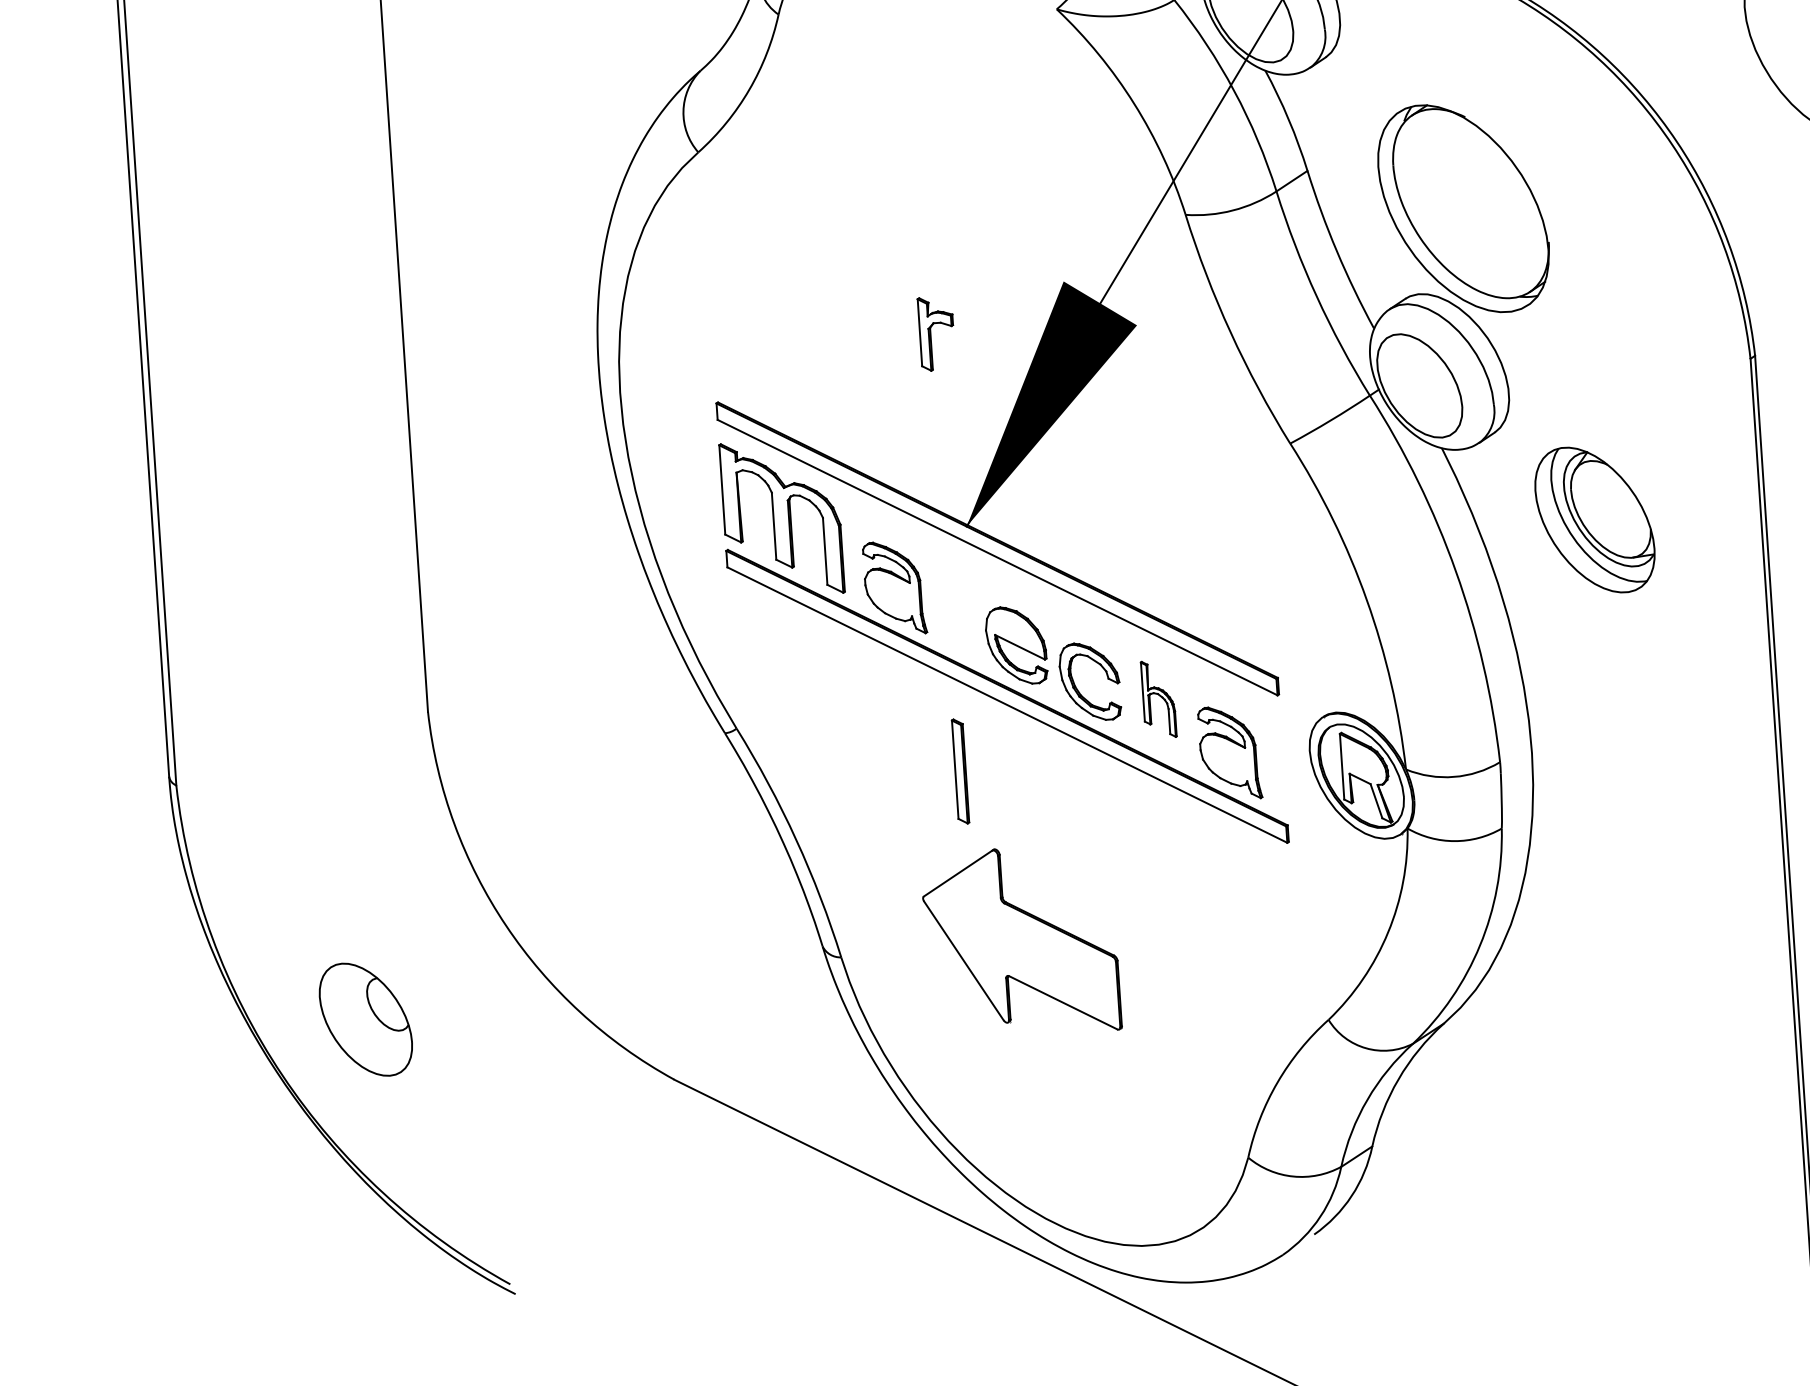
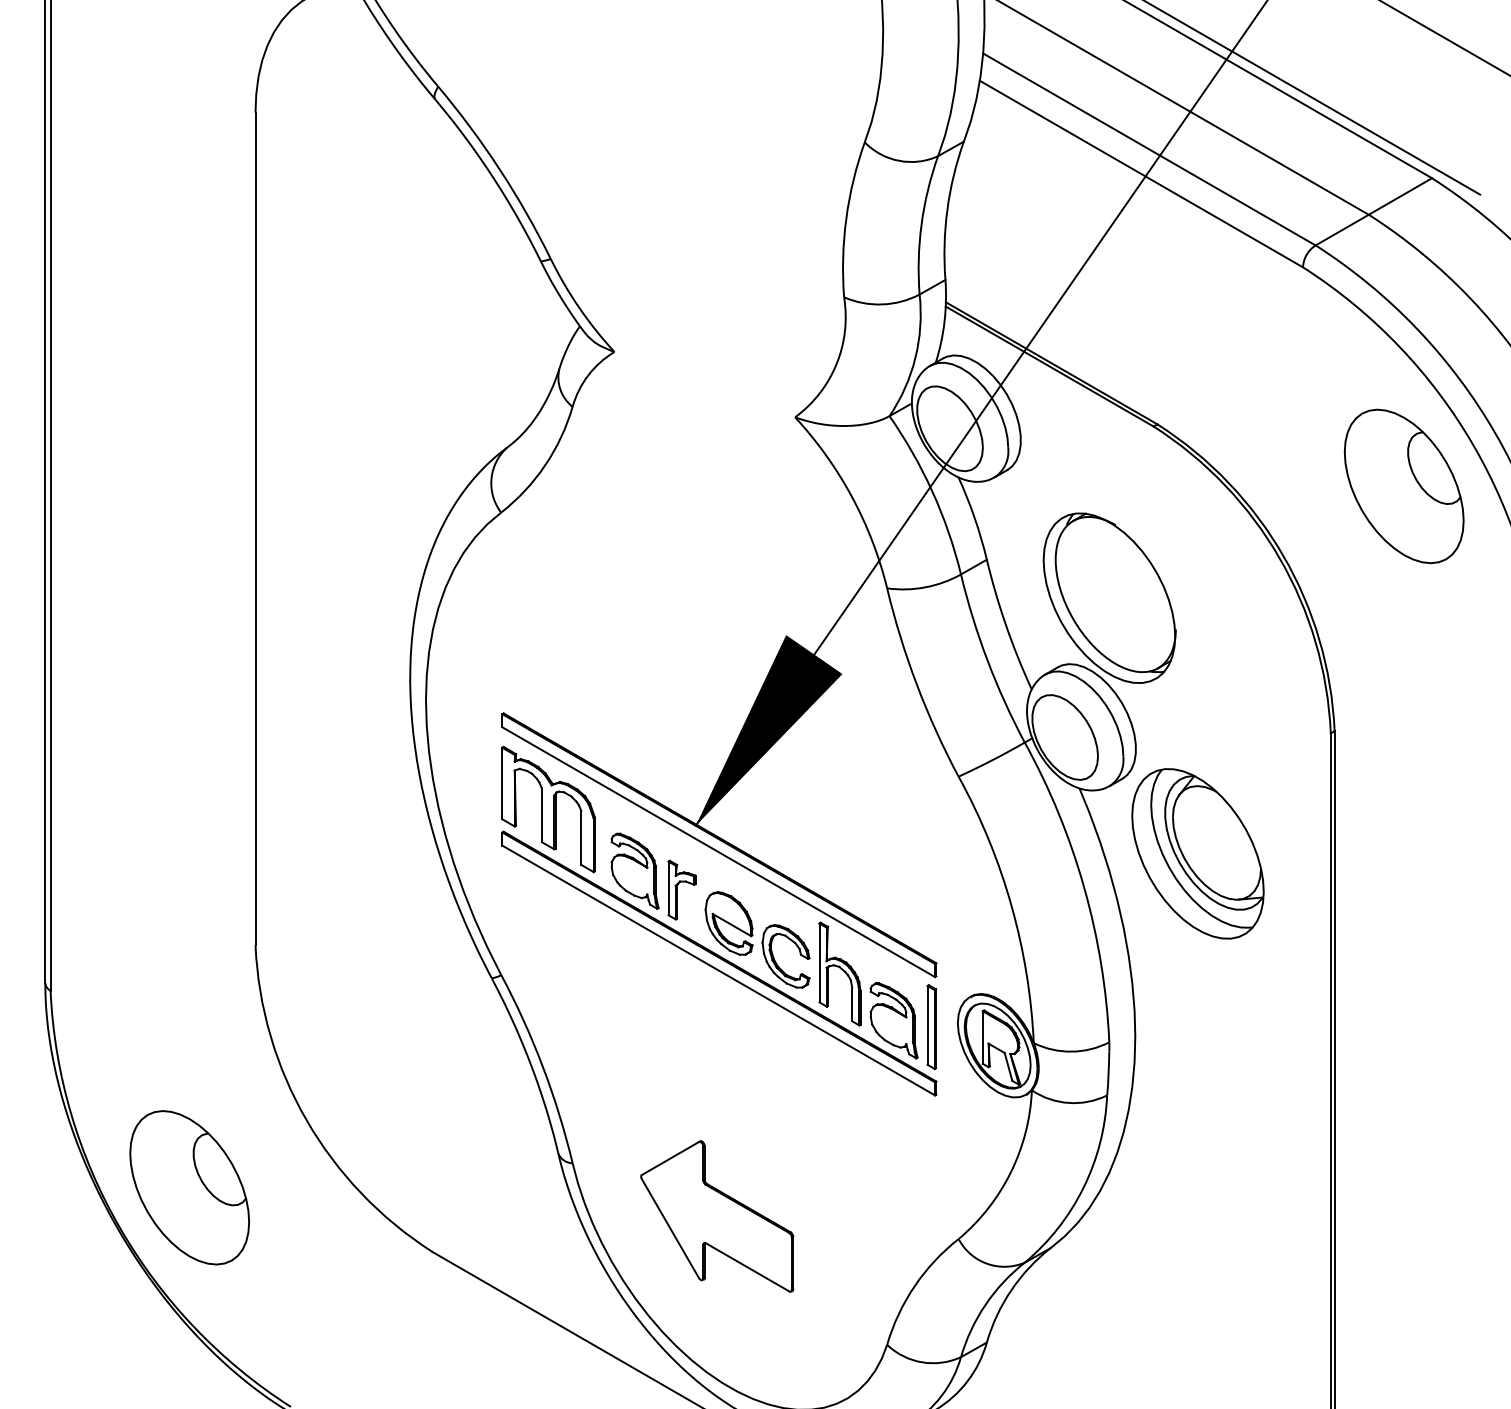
part: (936, 332) -> (681, 889), moved
part: (1594, 519) -> (1197, 853), size x1.43
part: (1158, 698) -> (839, 973), size x1.67
part: (960, 771) -> (931, 1027), moved
part: (1021, 941) -> (717, 1216), moved
part: (365, 1019) -> (189, 1187), size x1.67

